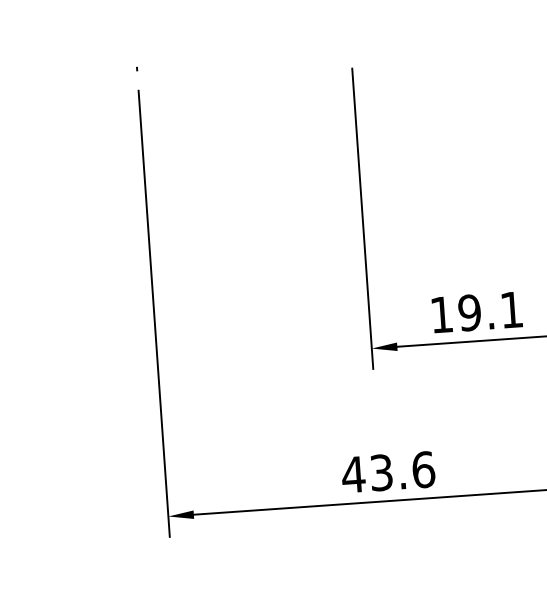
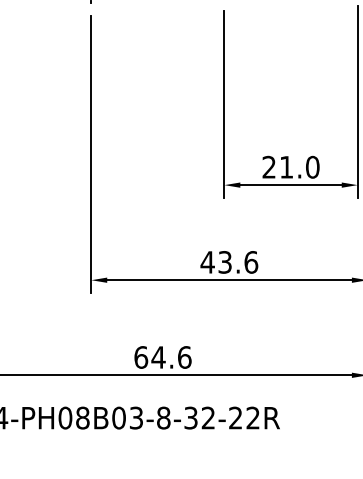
text: (475, 311) -> (290, 166), 19.1 -> 21.0

